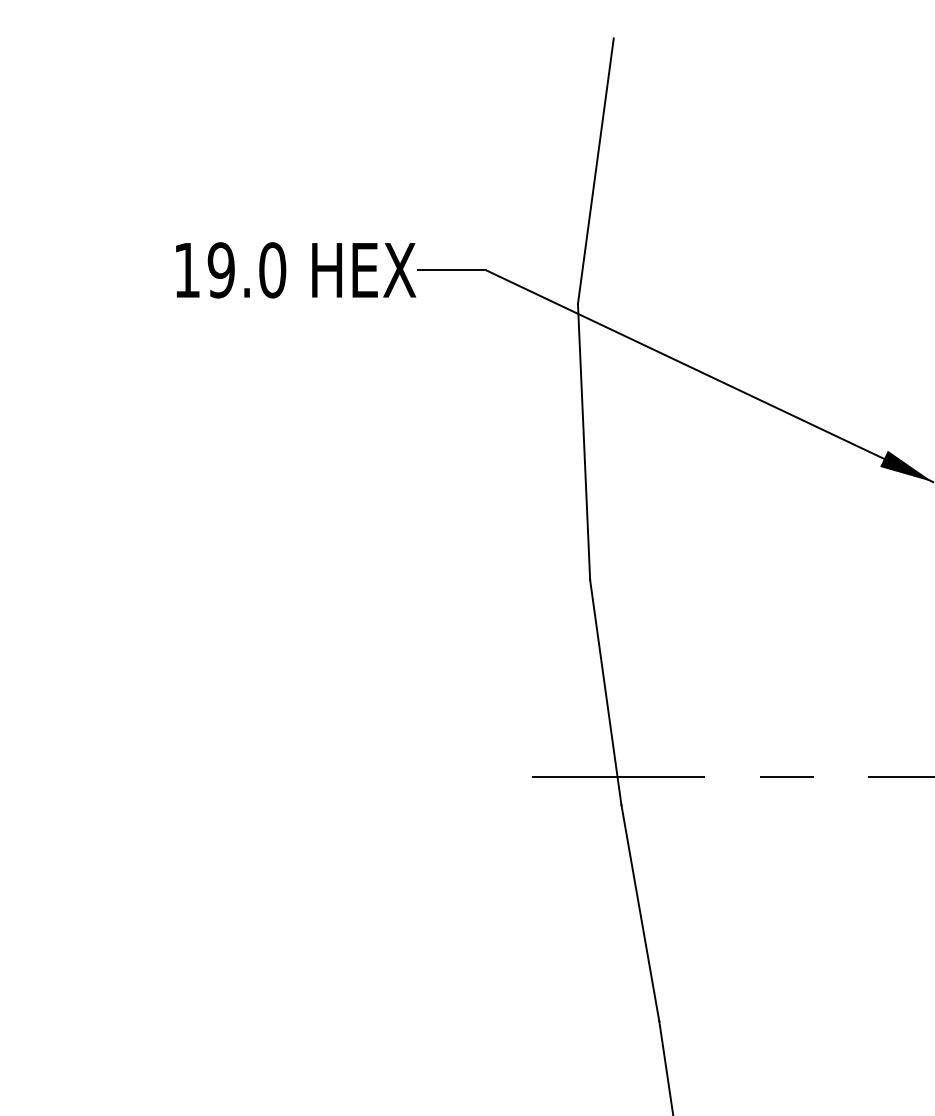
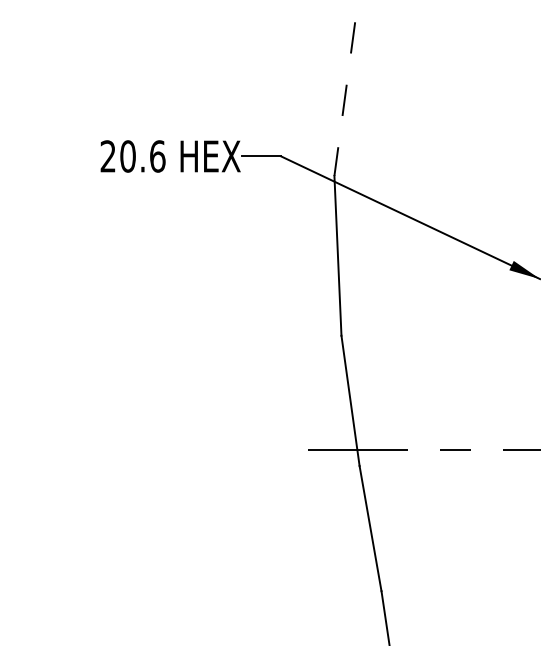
line: (595, 171) -> (344, 99), solid -> dashed
text: (229, 270) -> (132, 156), 19.0 -> 20.6

